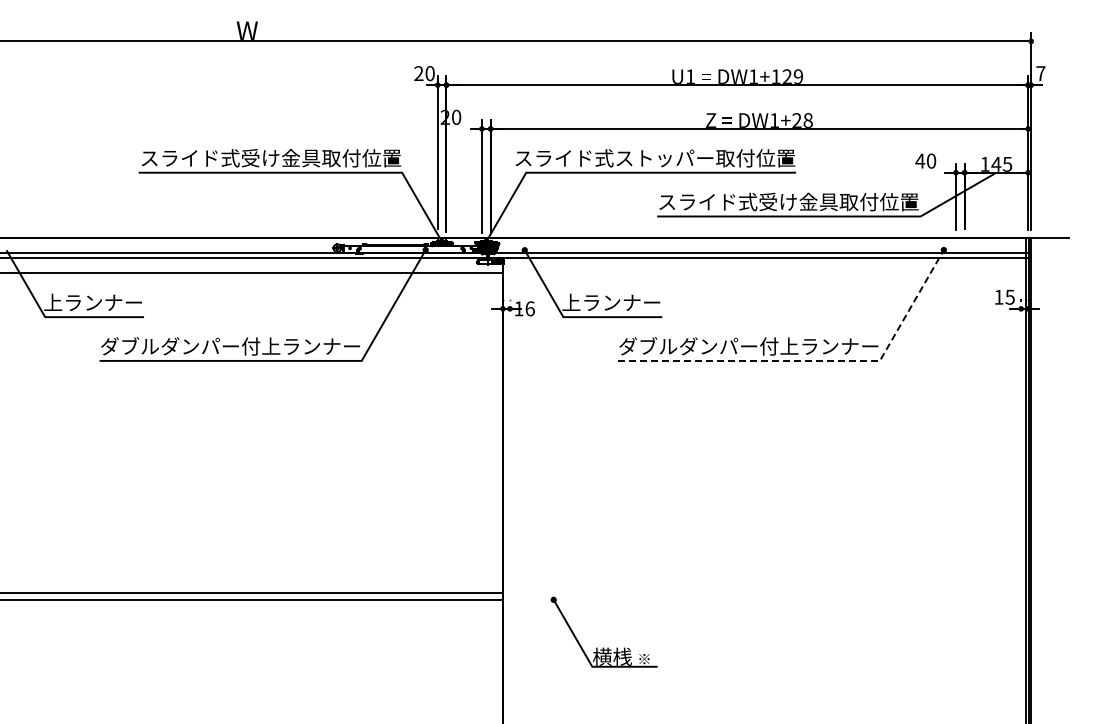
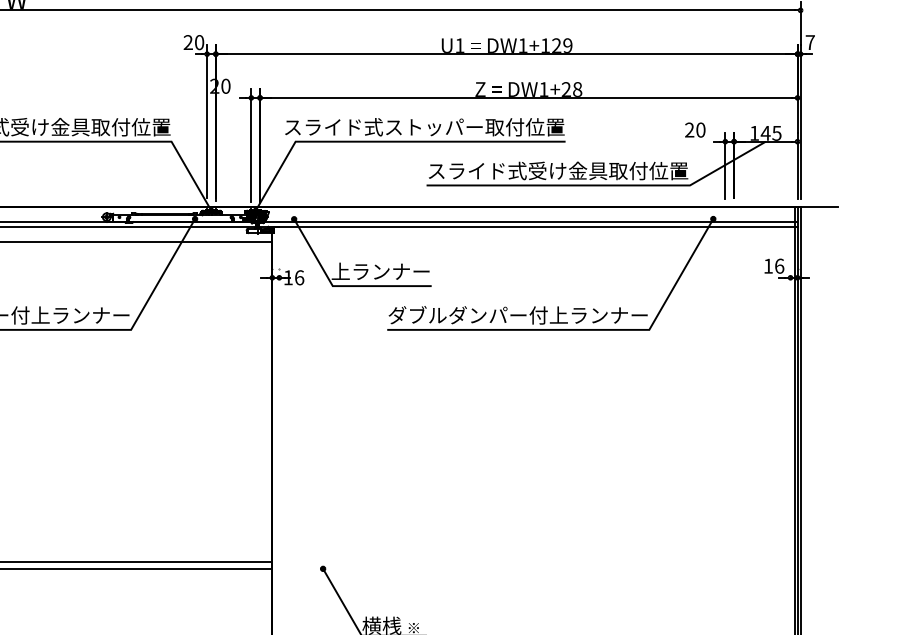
text: (920, 160) -> (689, 129), 40 -> 20
text: (1009, 296) -> (778, 265), 15 -> 16
line: (814, 360) -> (583, 329), dashed -> solid

